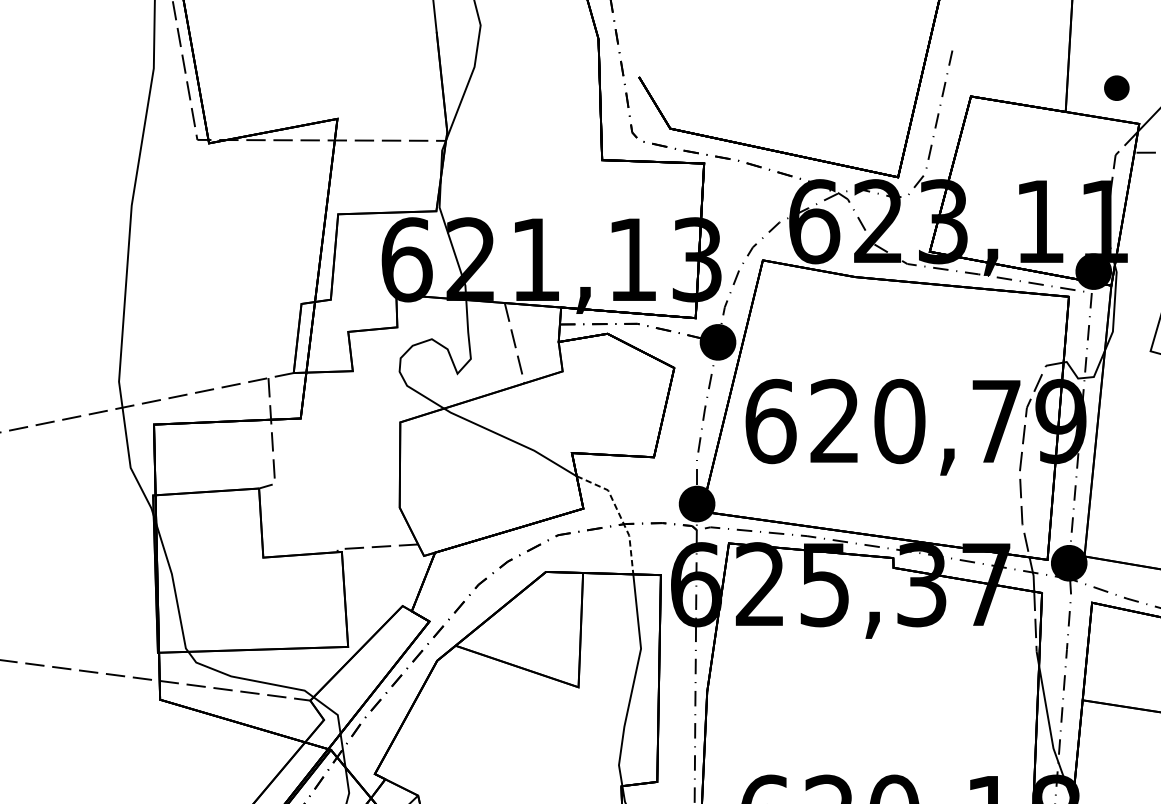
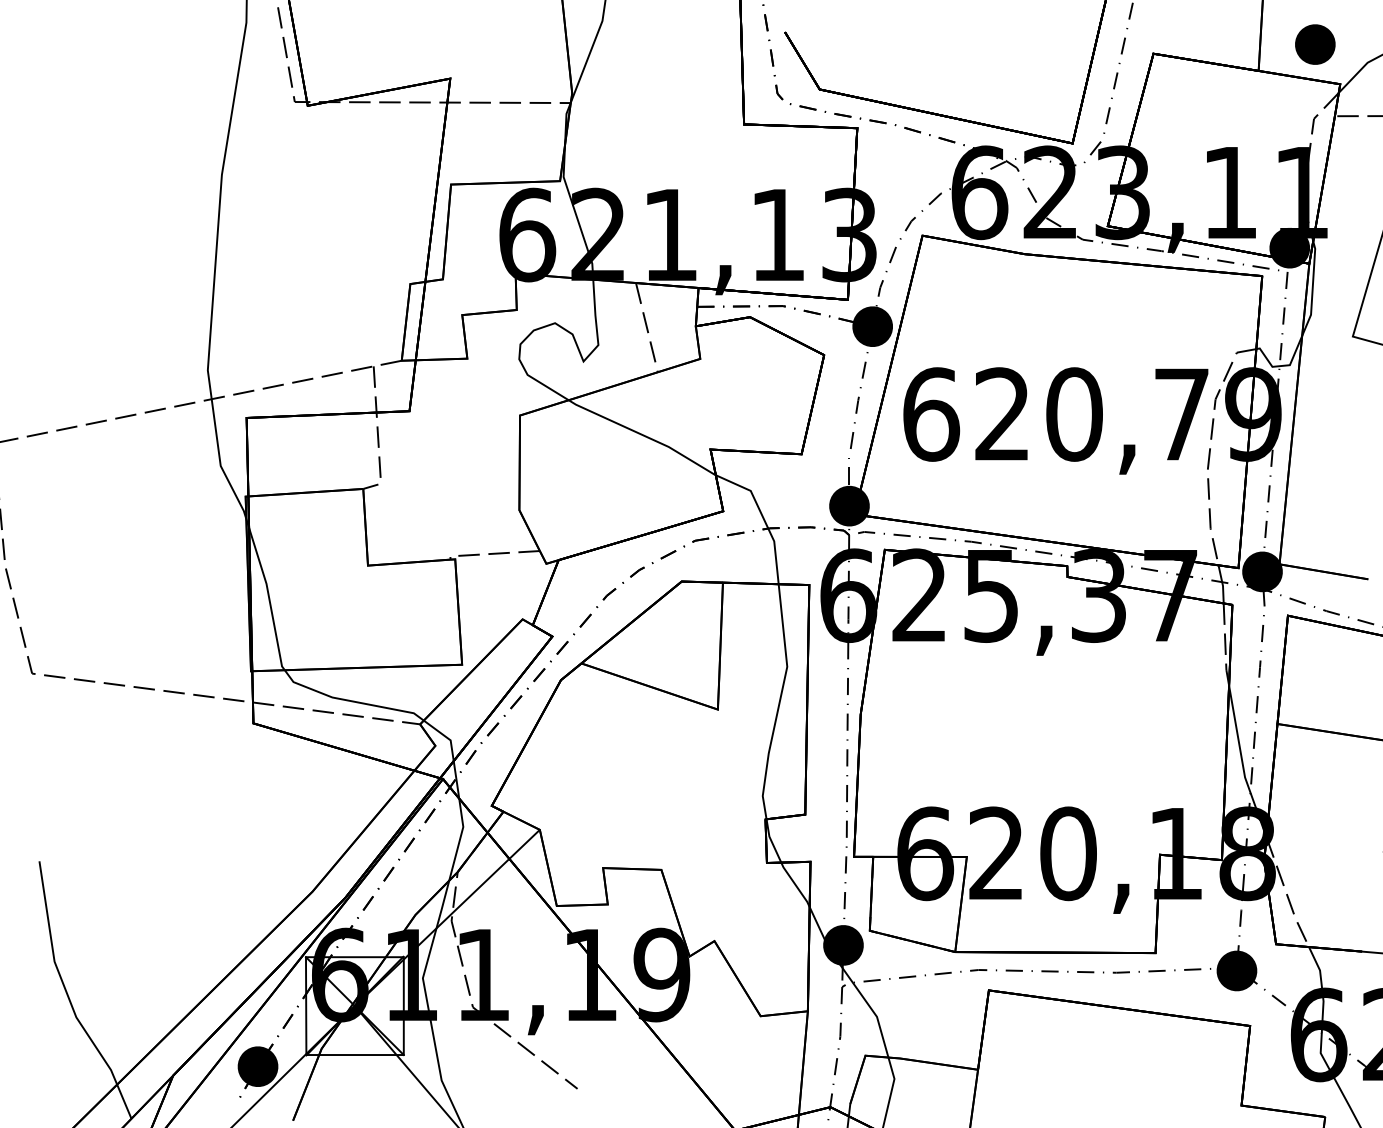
part: (1116, 88) -> (1315, 44), size x1.43
line: (619, 515) -> (763, 518), dashed -> solid

